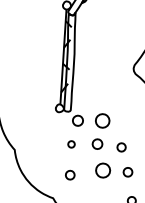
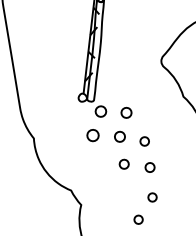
part: (102, 120) -> (126, 112), size x0.71
part: (71, 144) -> (92, 135), size x1.67
part: (102, 169) -> (123, 163), size x0.62
part: (69, 175) -> (89, 167), removed

